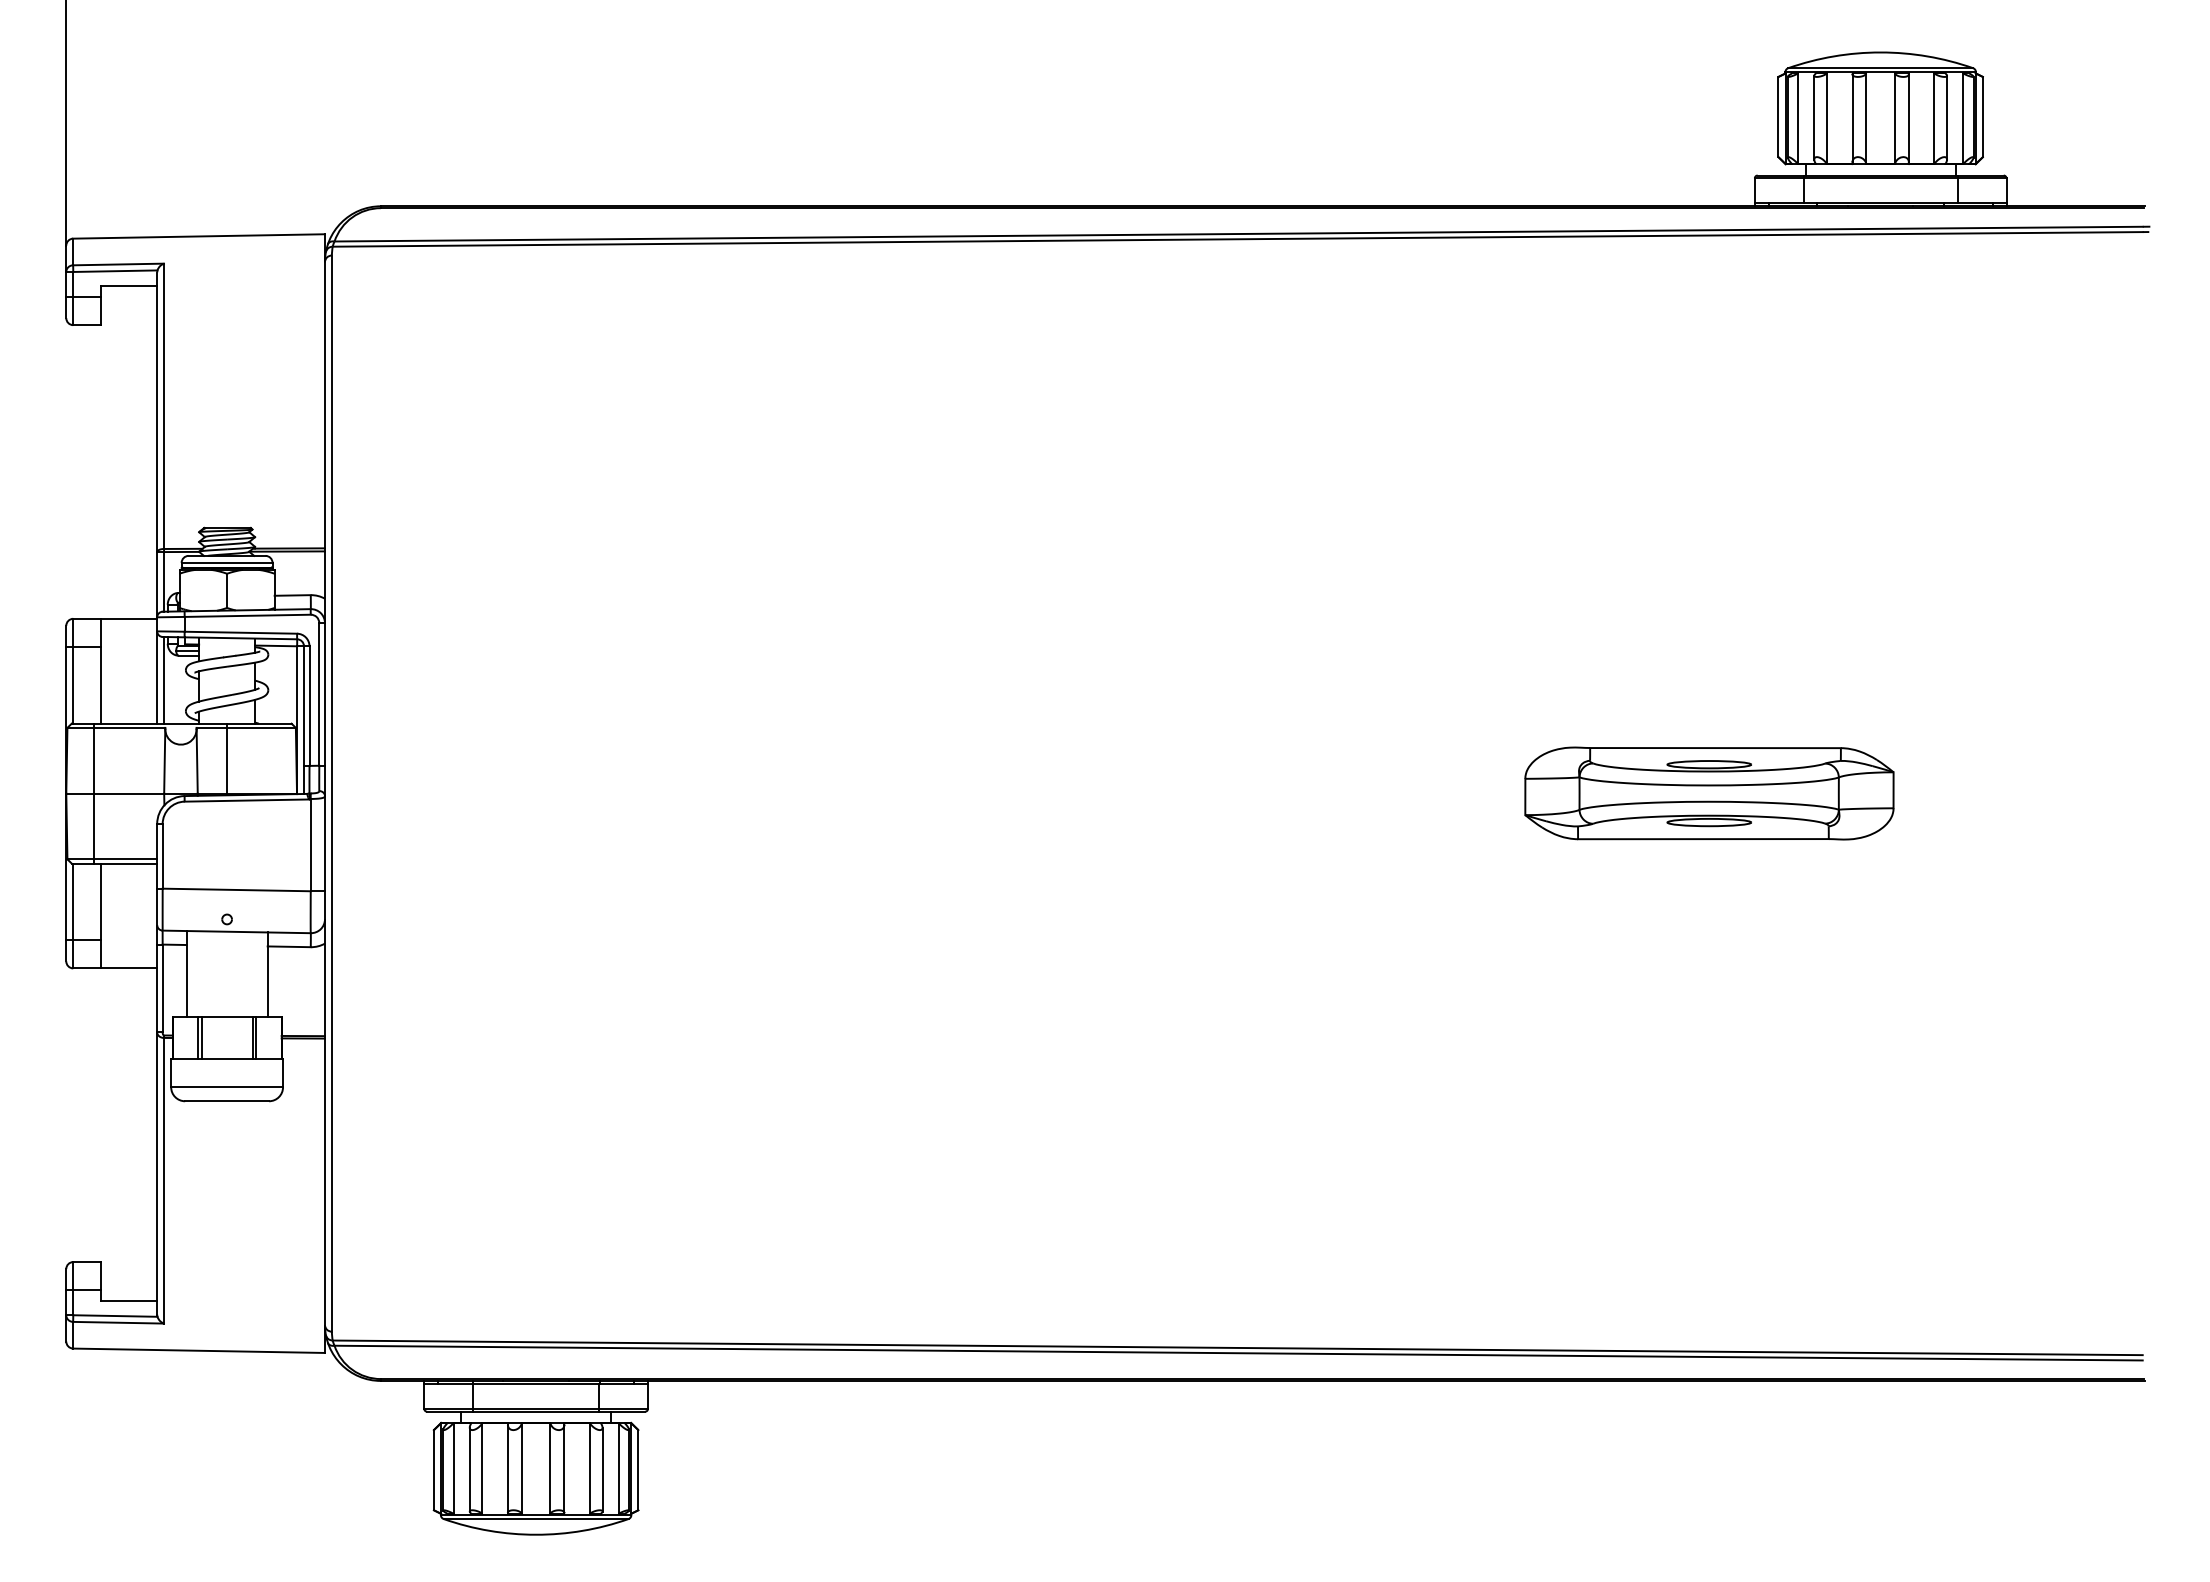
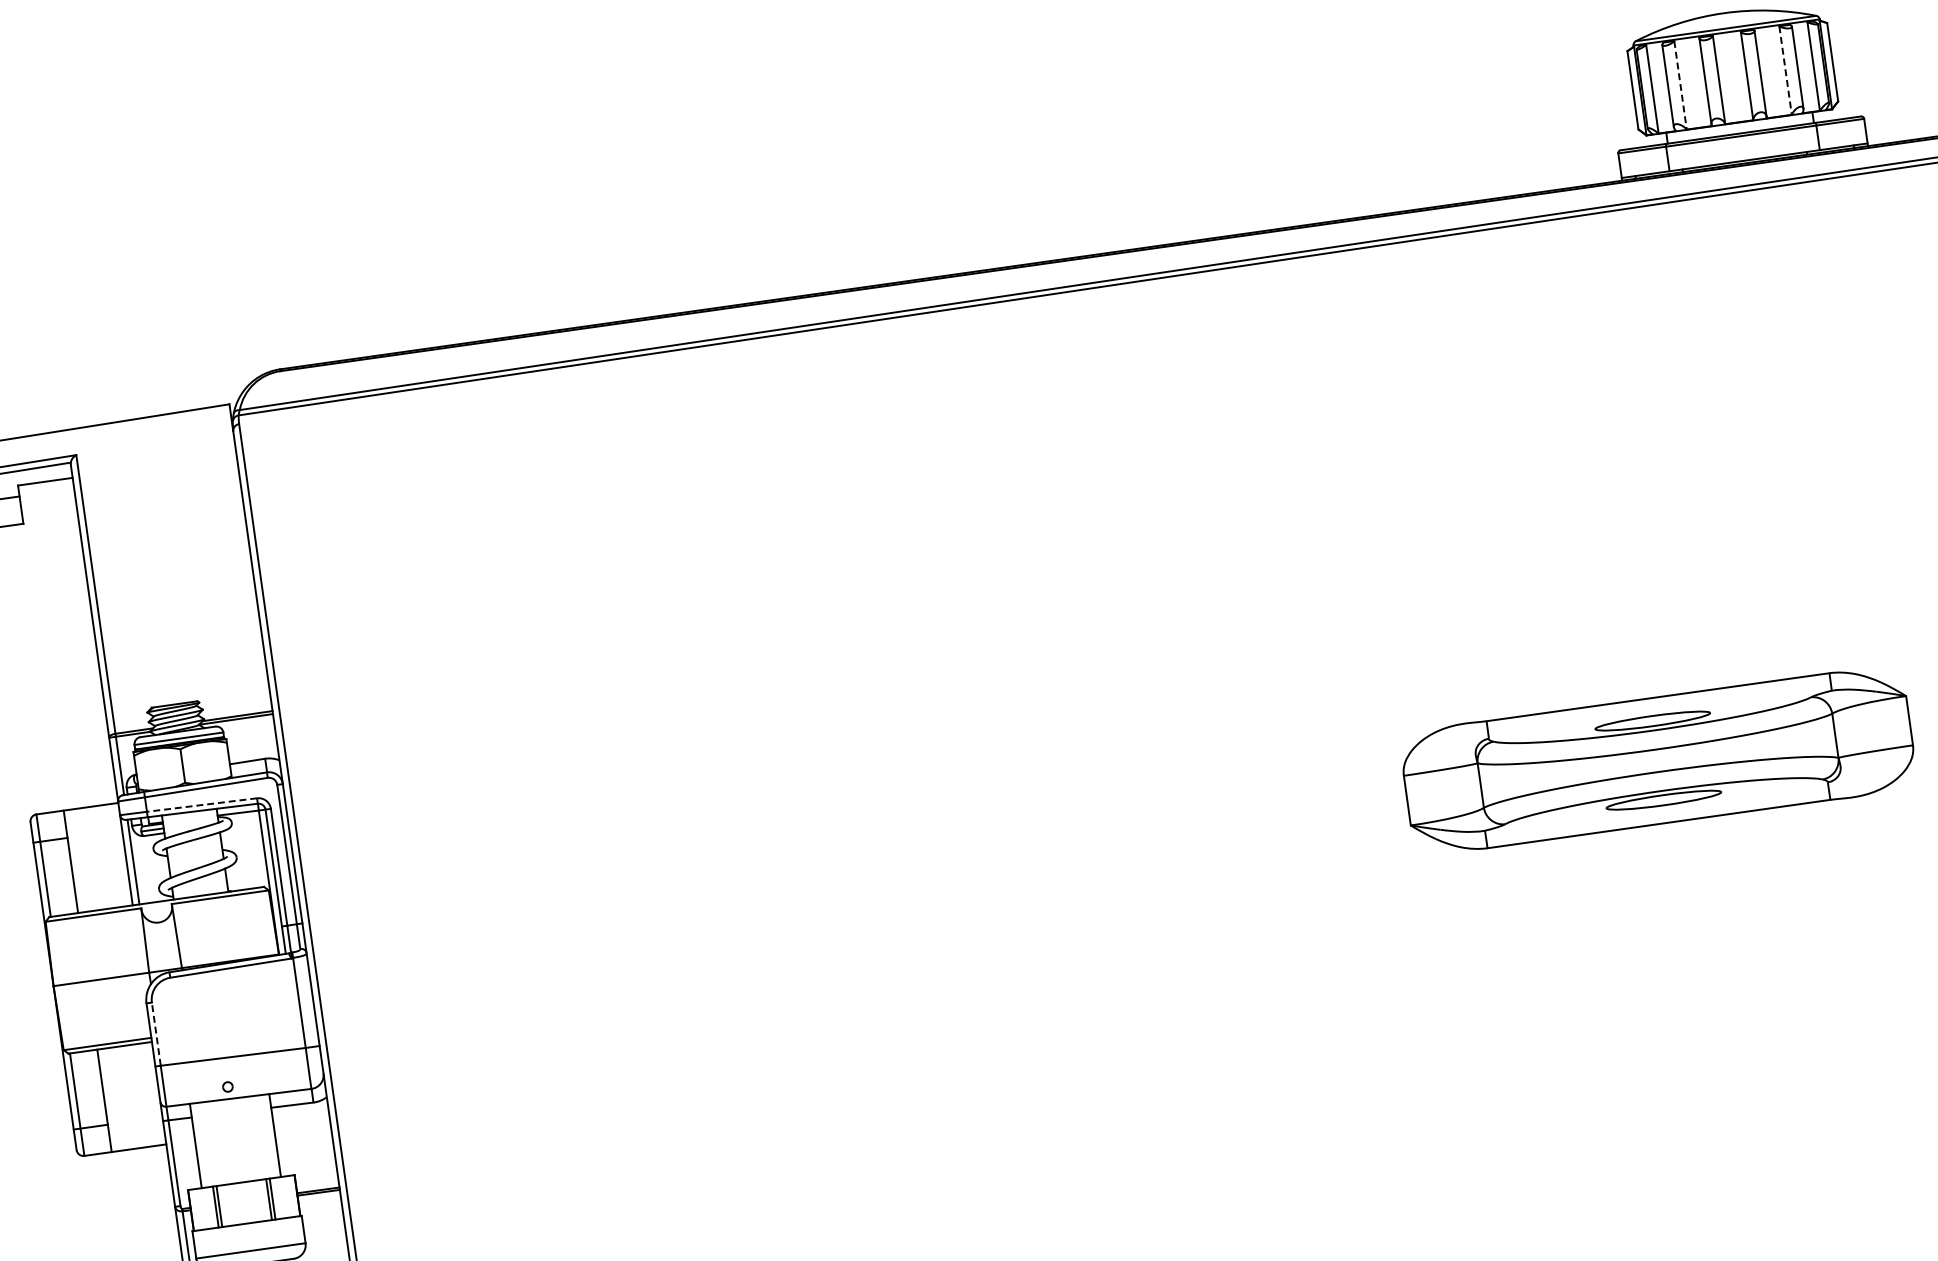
line: (1826, 119) -> (1680, 86), solid -> dashed
line: (1934, 119) -> (1785, 71), solid -> dashed
line: (240, 632) -> (201, 804), solid -> dashed
line: (227, 759) -> (206, 930), removed
line: (94, 793) -> (81, 982), removed
part: (1709, 793) -> (1658, 760), size x1.4
line: (162, 855) -> (156, 1033), solid -> dashed

